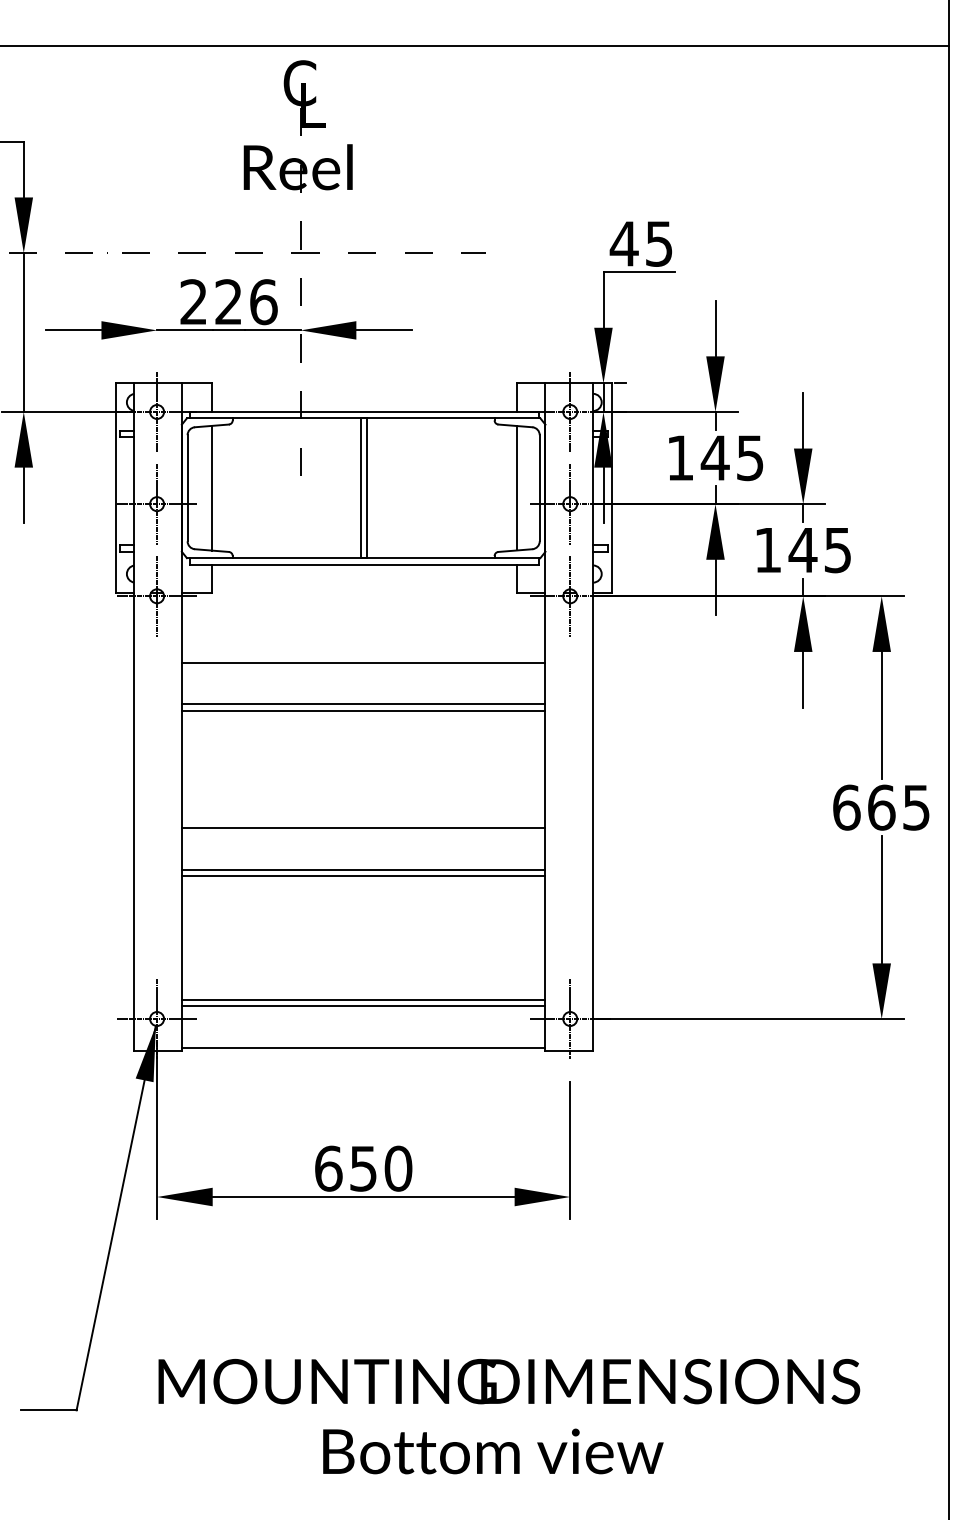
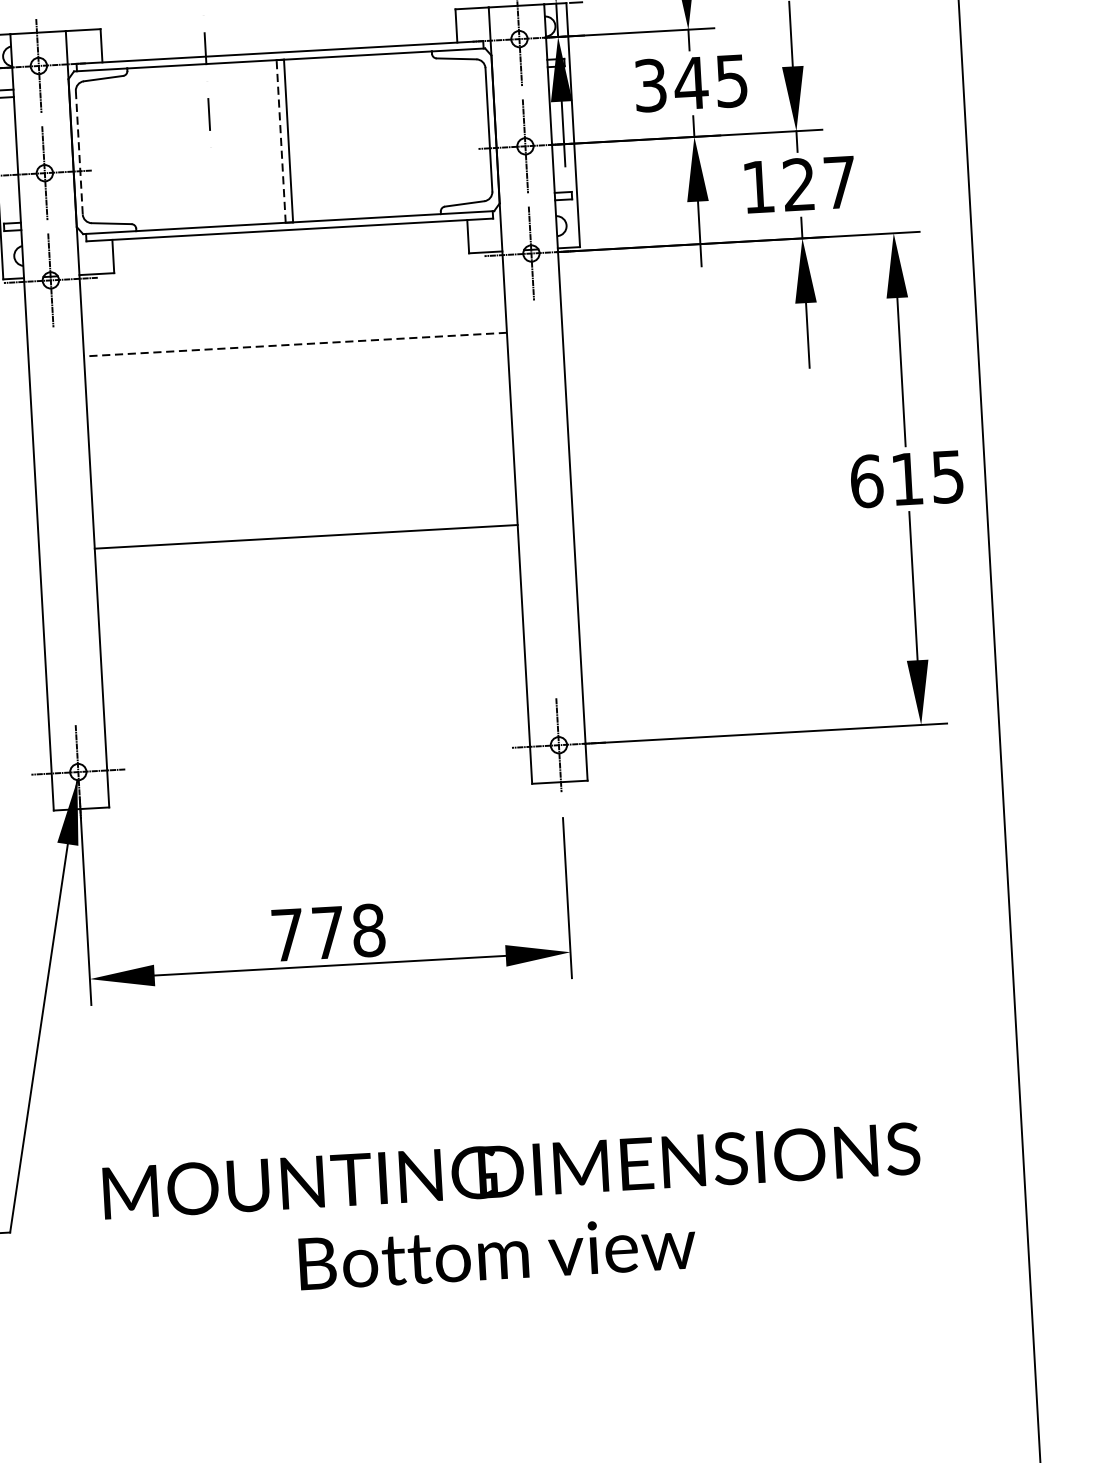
text: (680, 458) -> (650, 86), 145 -> 345
line: (211, 487) -> (107, 150), removed
line: (187, 488) -> (79, 153), solid -> dashed
line: (361, 488) -> (281, 141), solid -> dashed
line: (516, 488) -> (461, 131), removed
text: (819, 550) -> (818, 184), 145 -> 127
line: (363, 663) -> (295, 345), solid -> dashed
line: (363, 704) -> (297, 392), removed
line: (363, 710) -> (298, 399), removed
text: (881, 807) -> (907, 478), 665 -> 615
line: (363, 869) -> (308, 584), removed
line: (363, 876) -> (309, 592), removed
line: (363, 999) -> (317, 735), removed
line: (363, 1006) -> (317, 744), removed
line: (363, 1047) -> (320, 791), removed
text: (363, 1168) -> (328, 932), 650 -> 778

